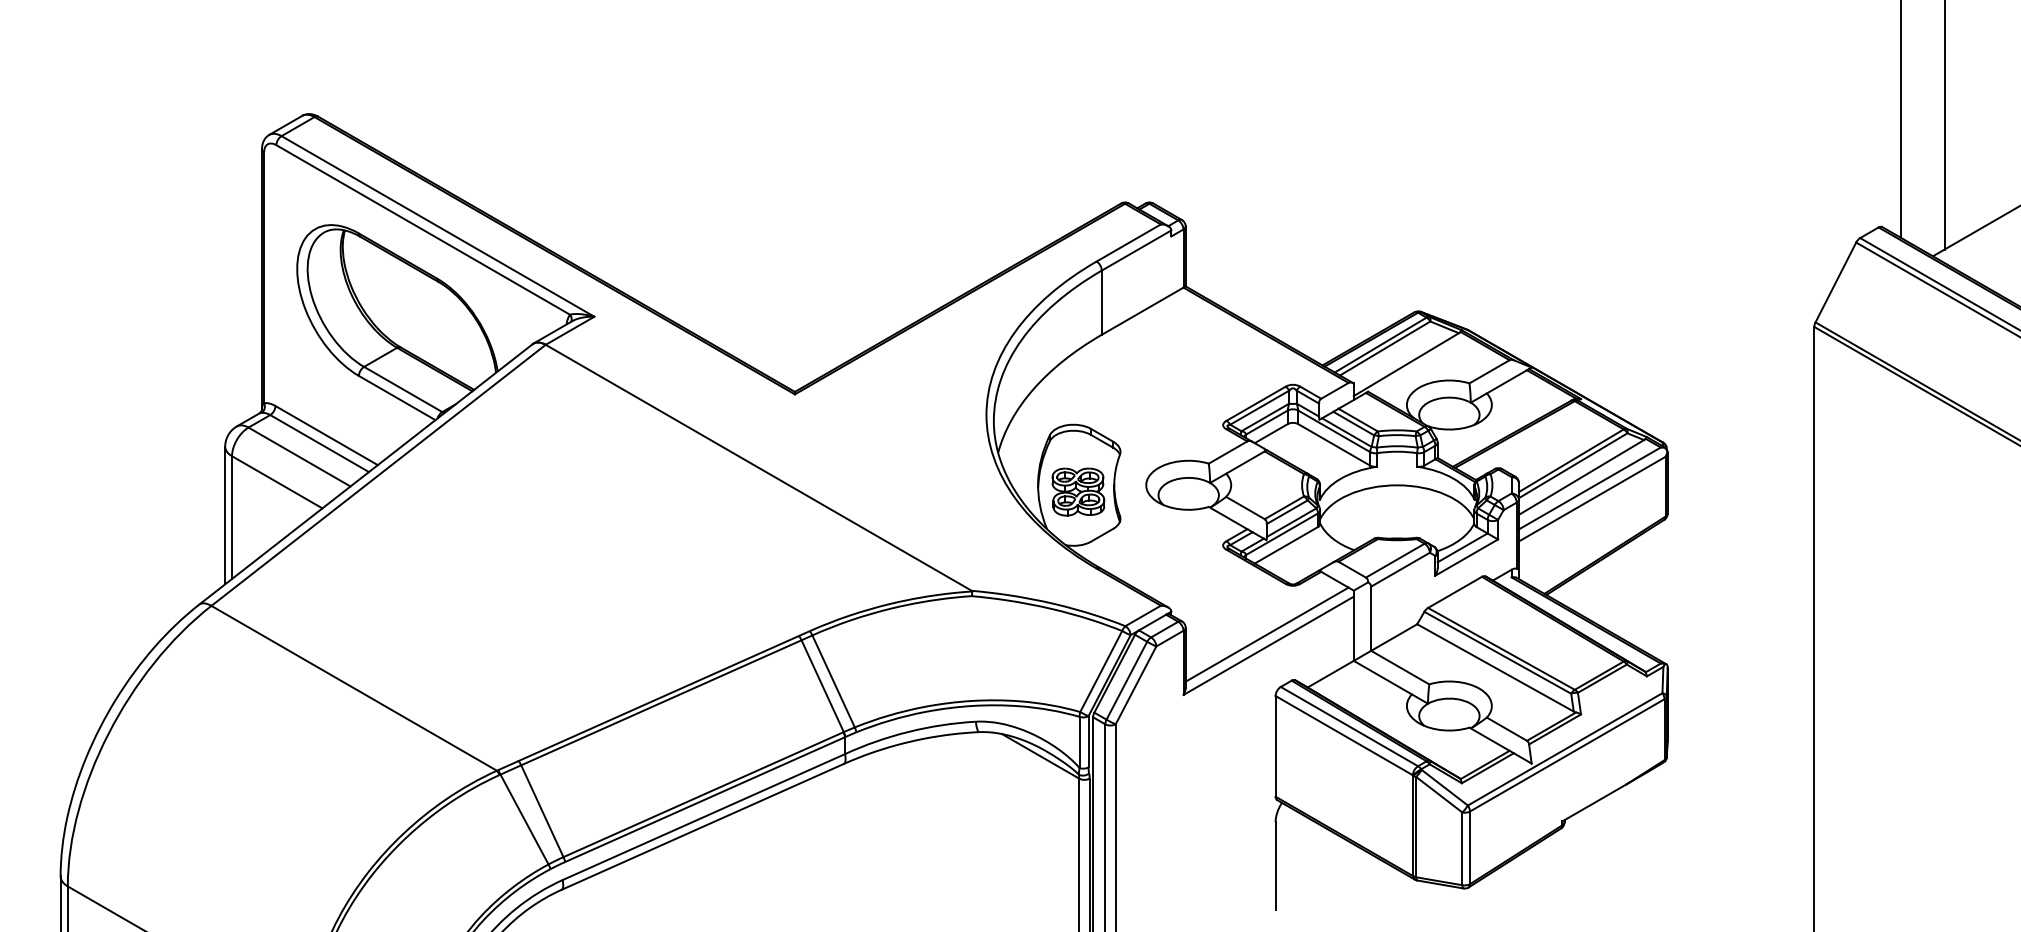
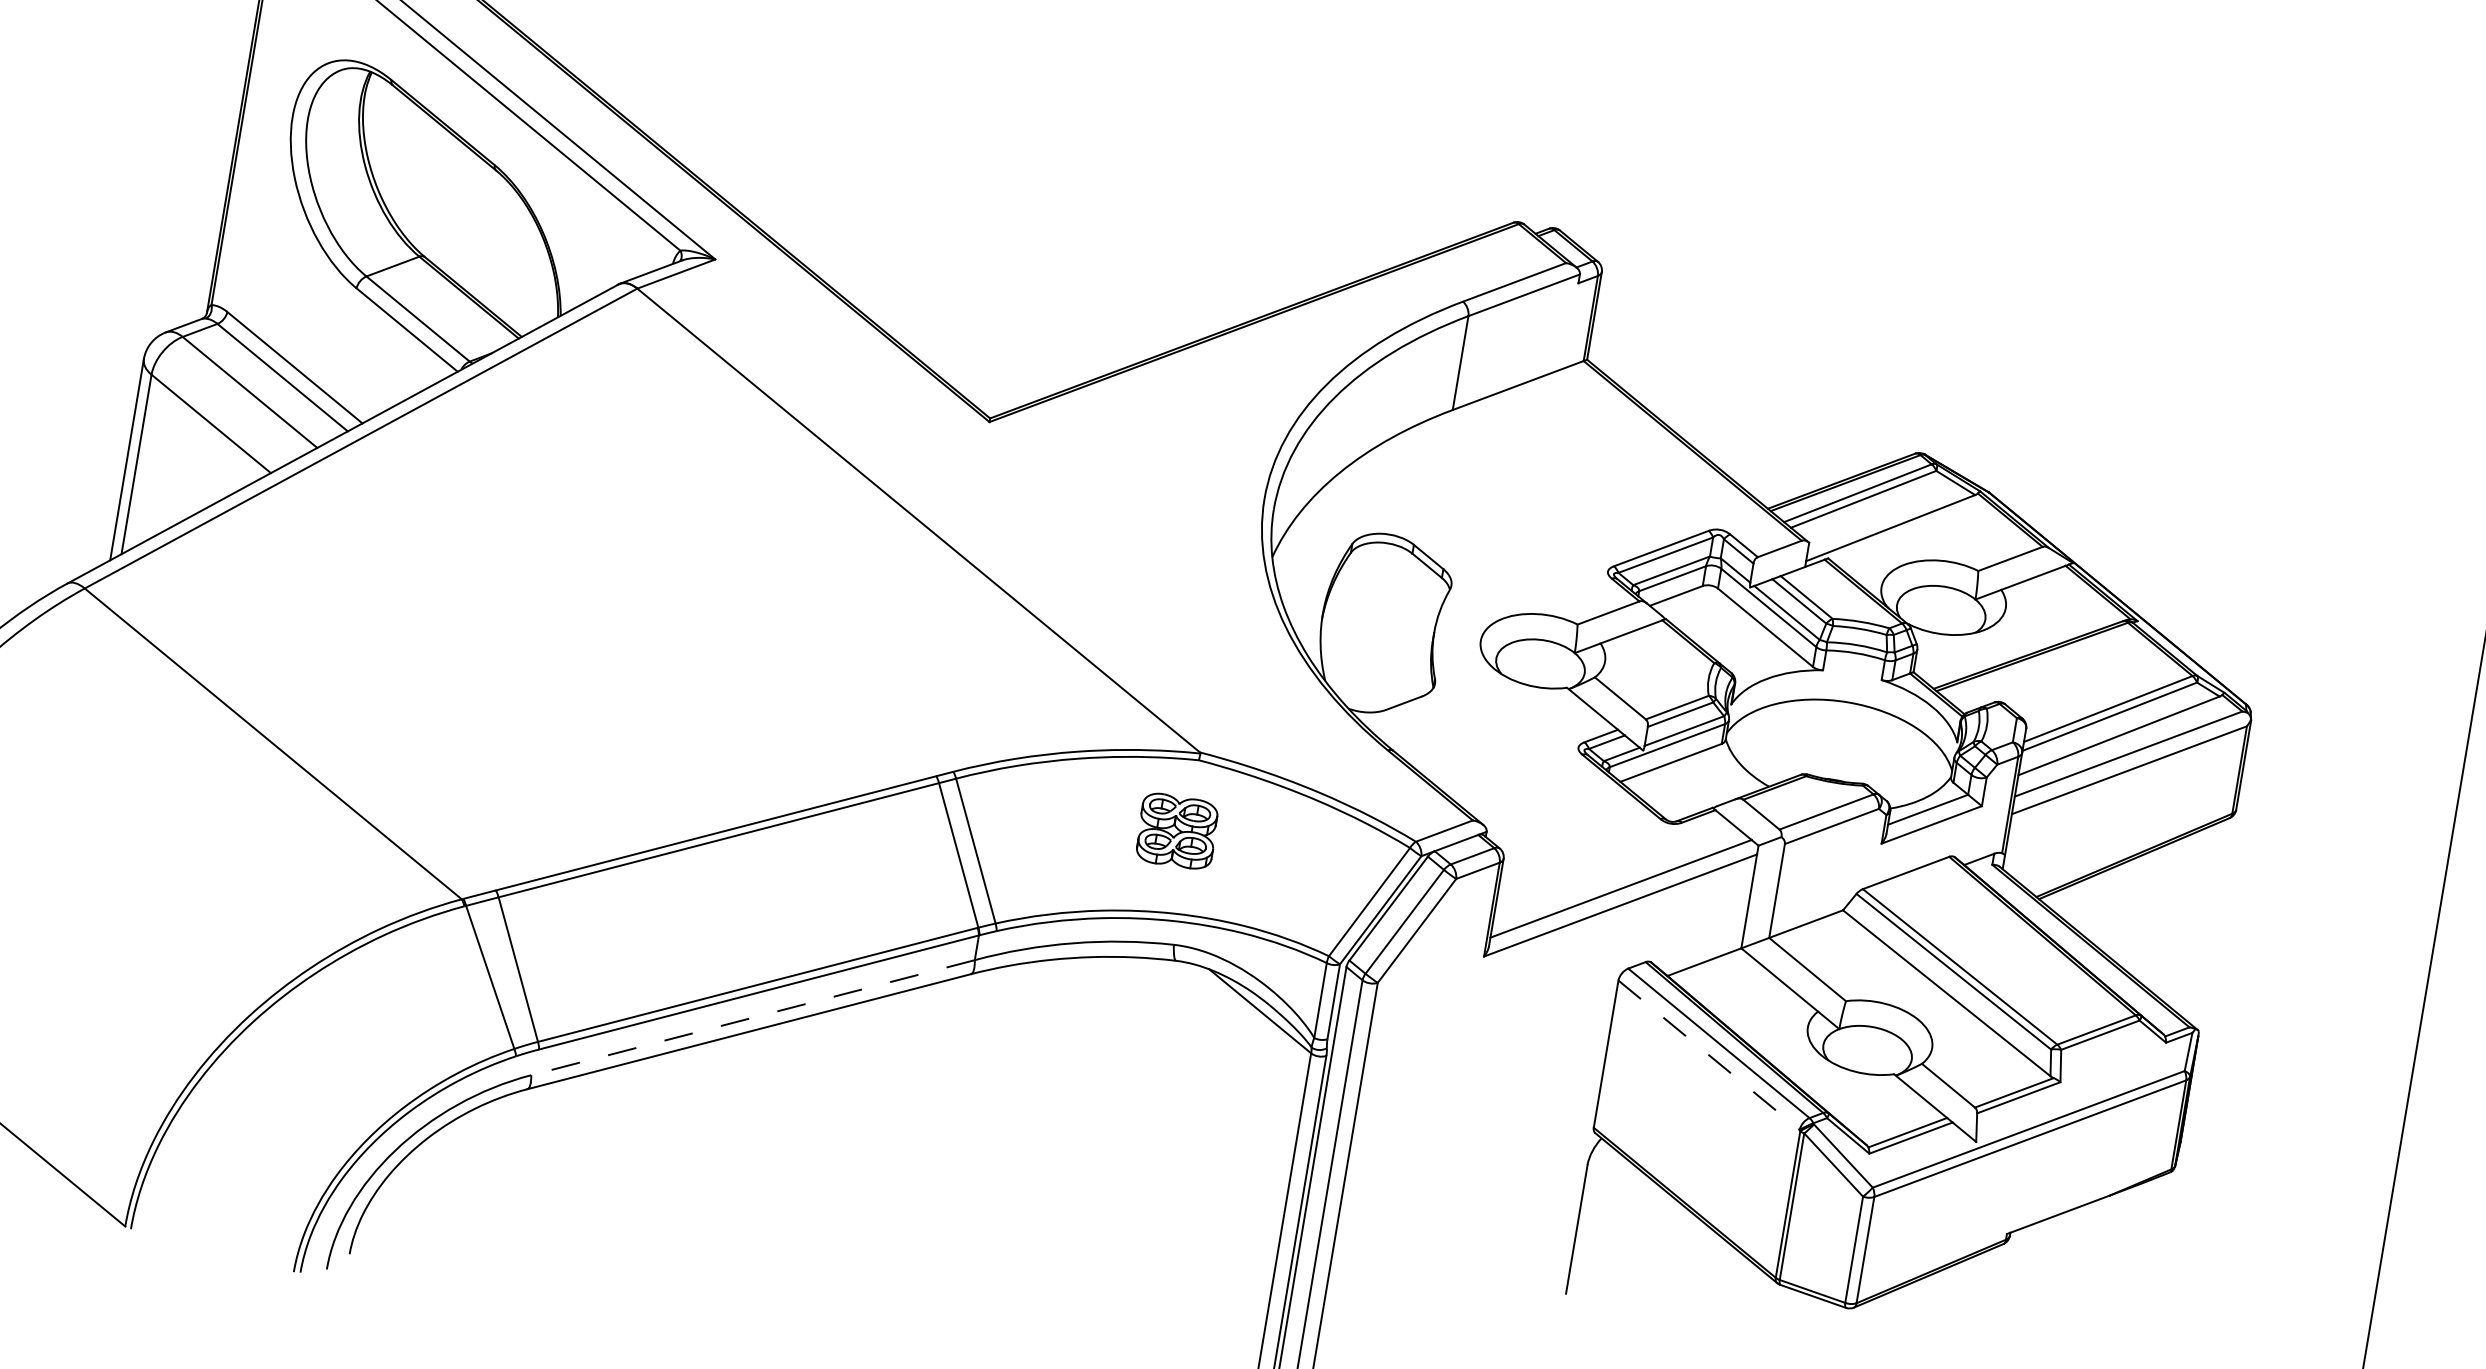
part: (1078, 491) -> (1177, 830), moved
line: (1344, 735) -> (1709, 1055), solid -> dashed
line: (703, 817) -> (752, 1018), solid -> dashed

